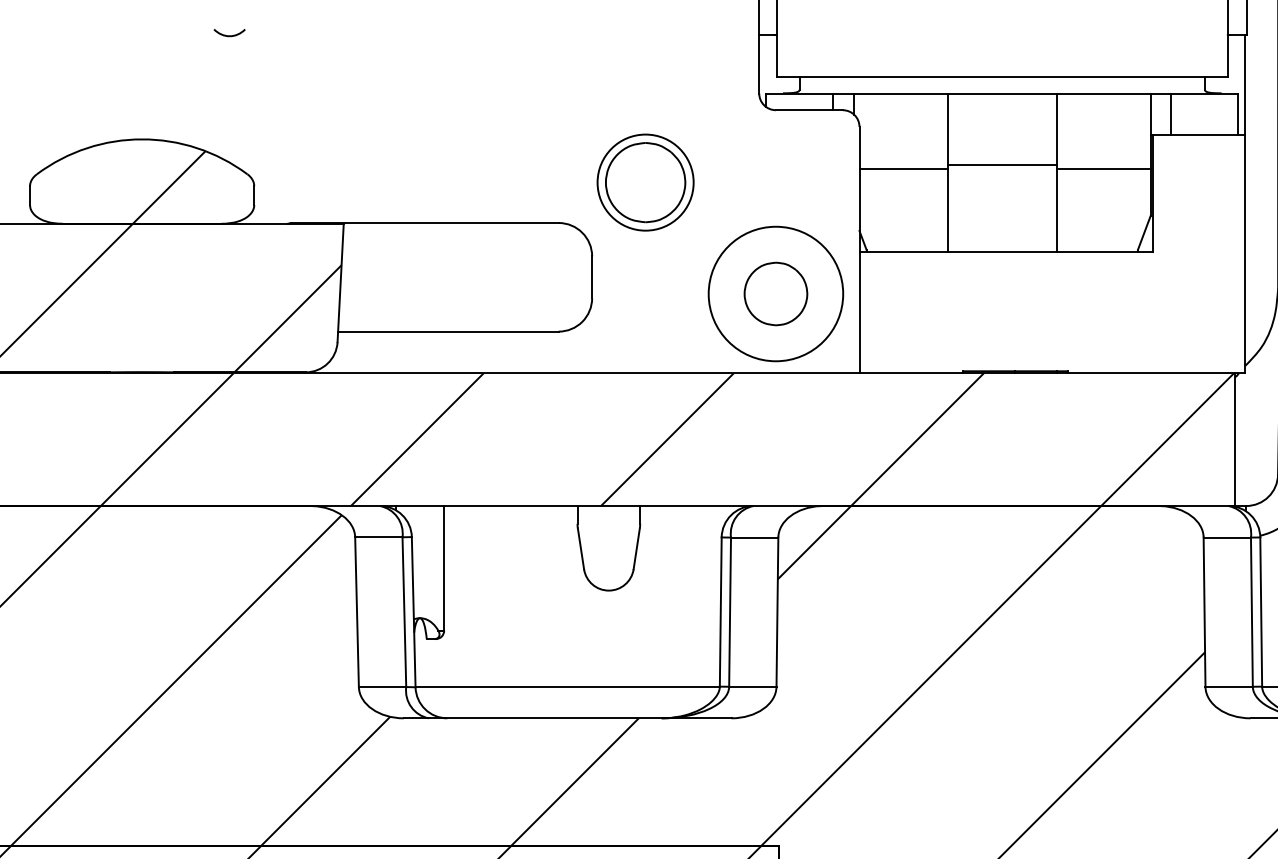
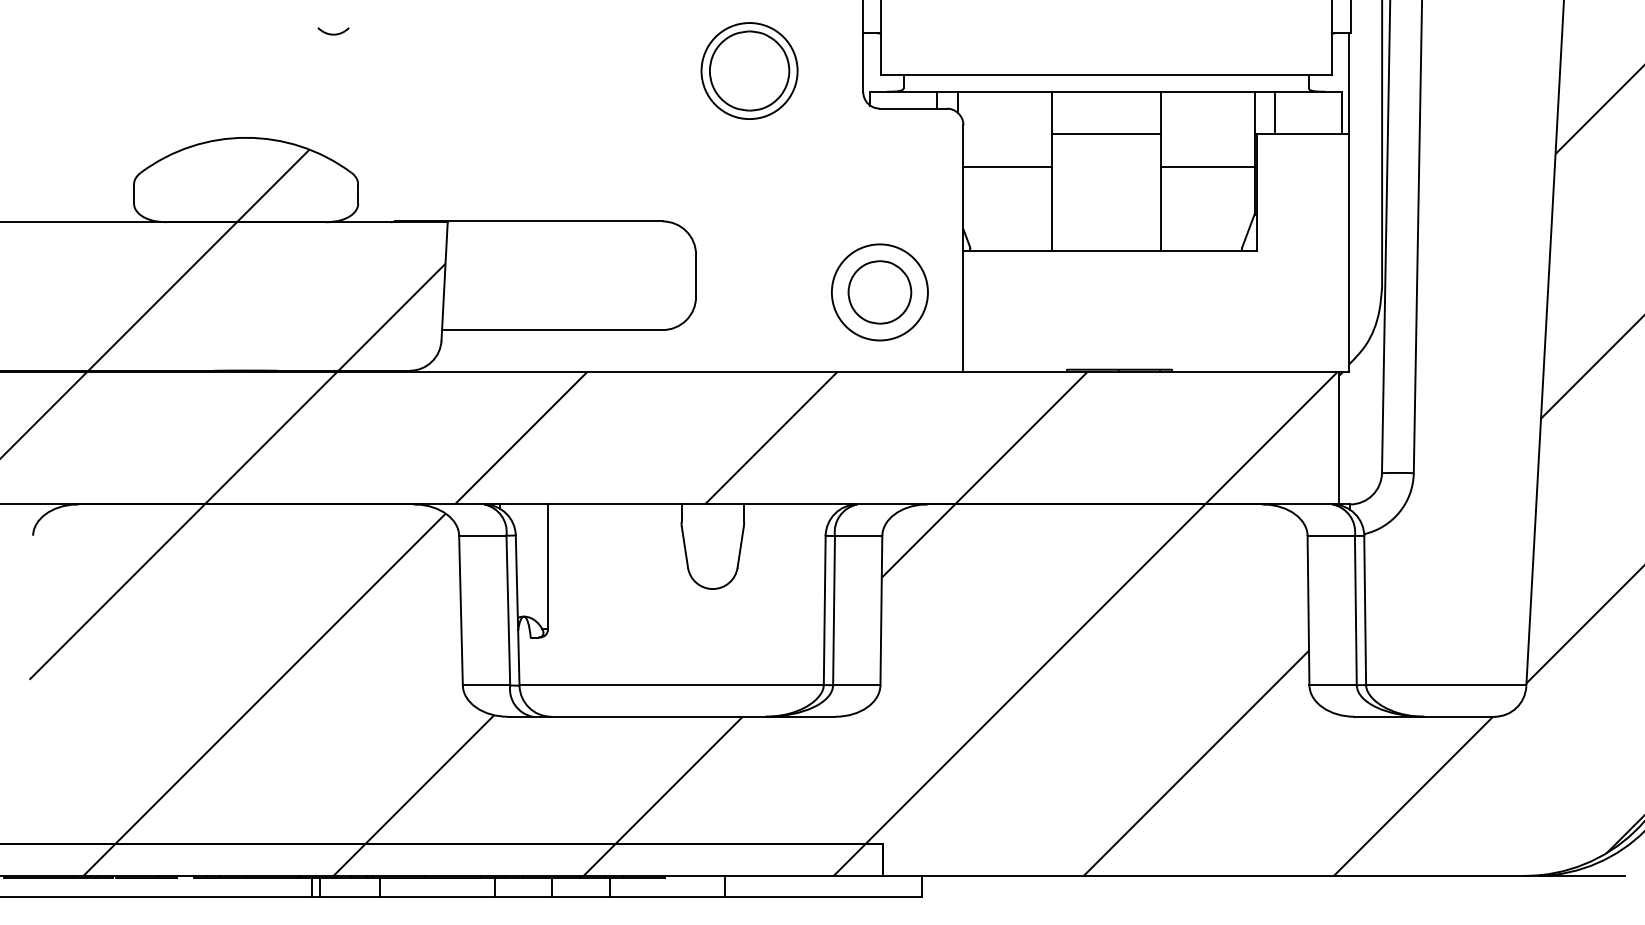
line: (1001, 165) -> (1105, 133), moved
part: (645, 182) -> (749, 70), moved
circle: (775, 294) -> (879, 292), size x0.71

